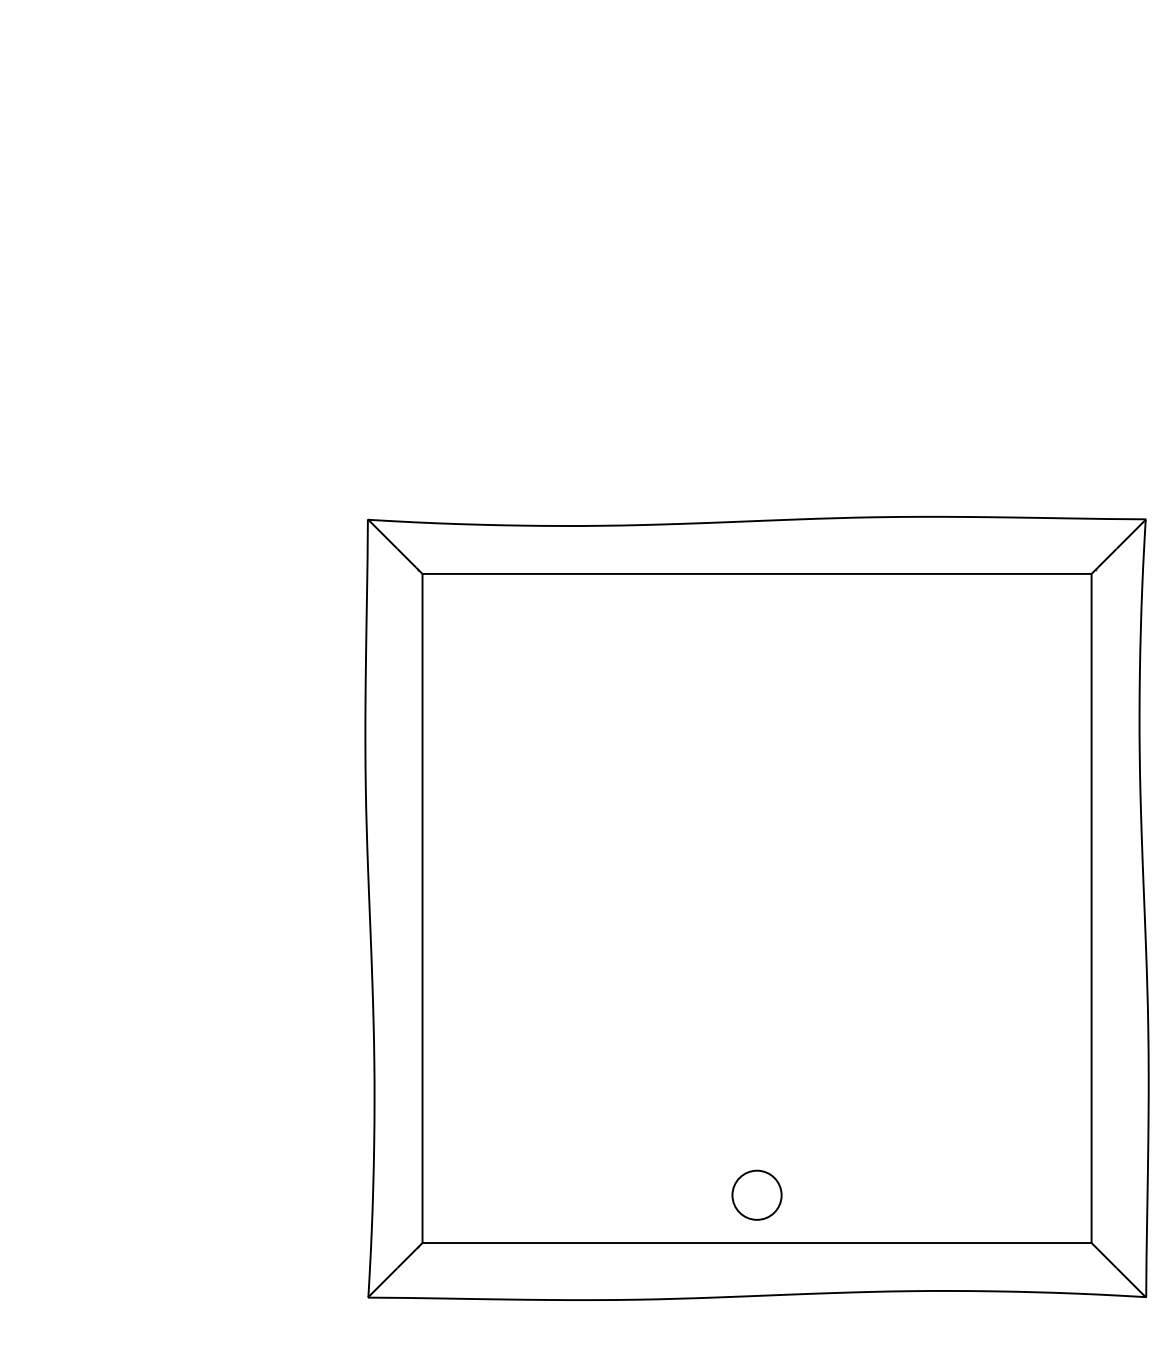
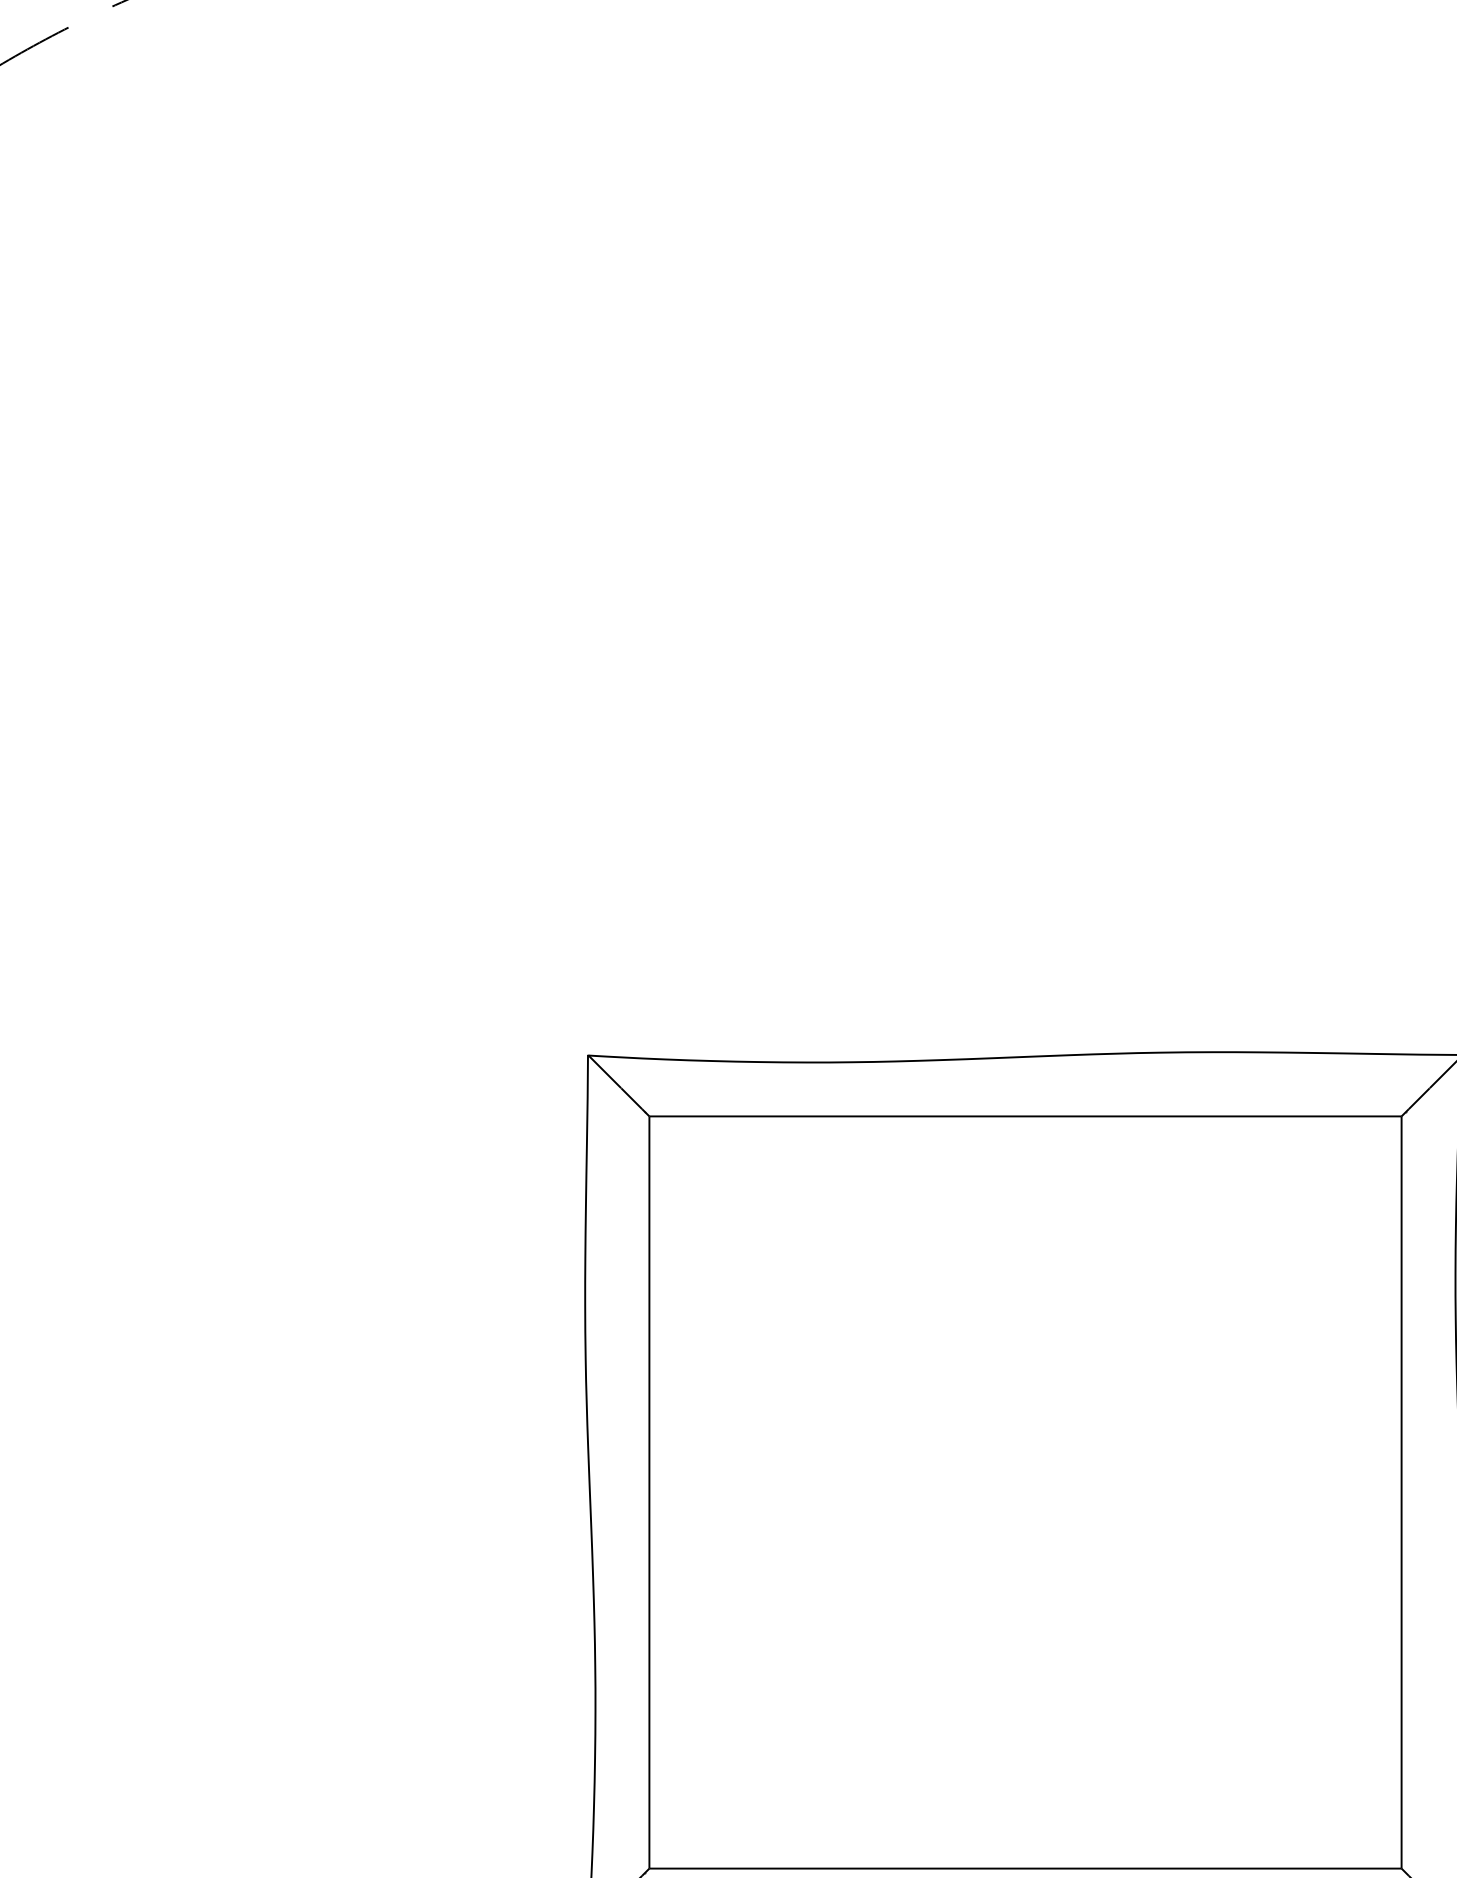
circle: (757, 1194) -> (1025, 1814), removed

